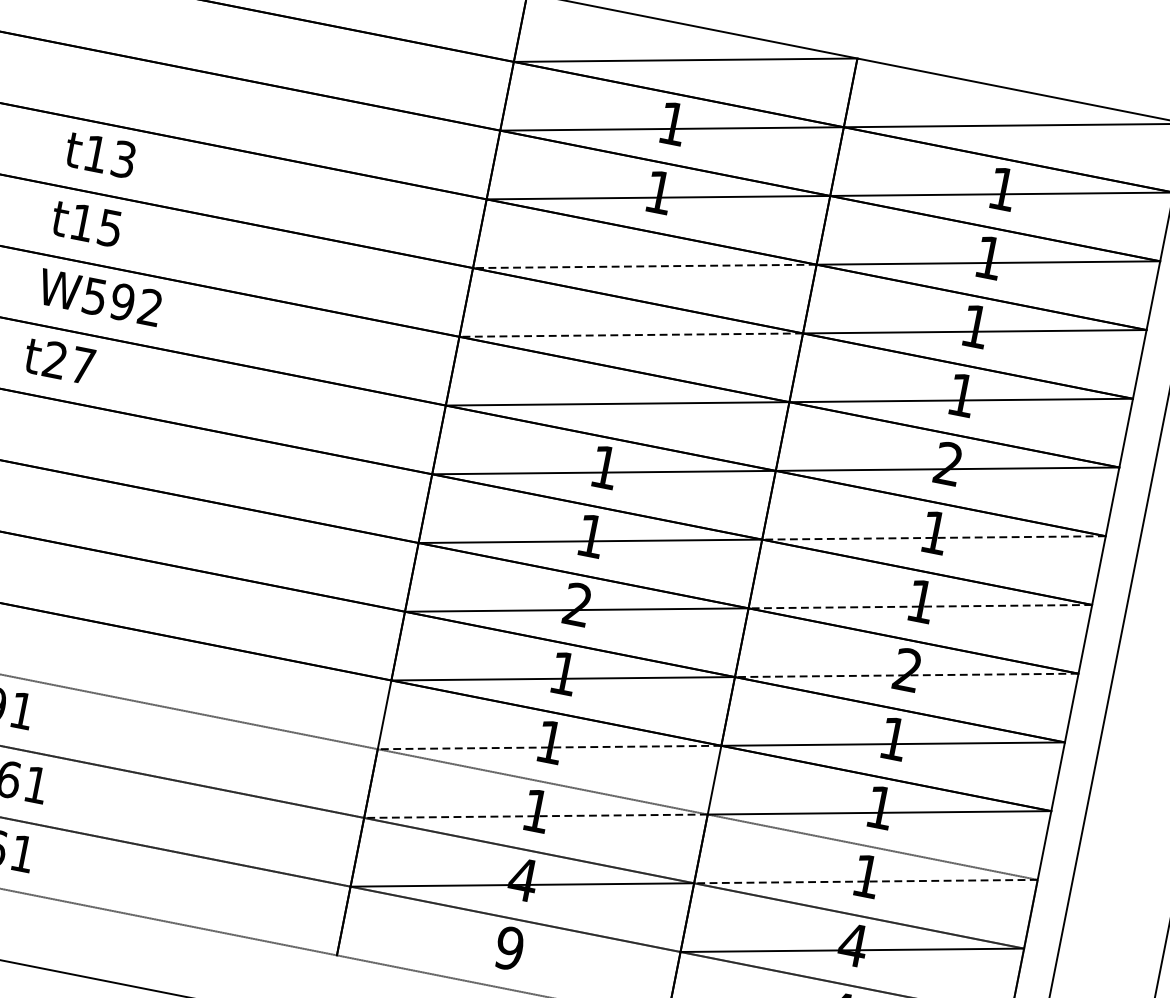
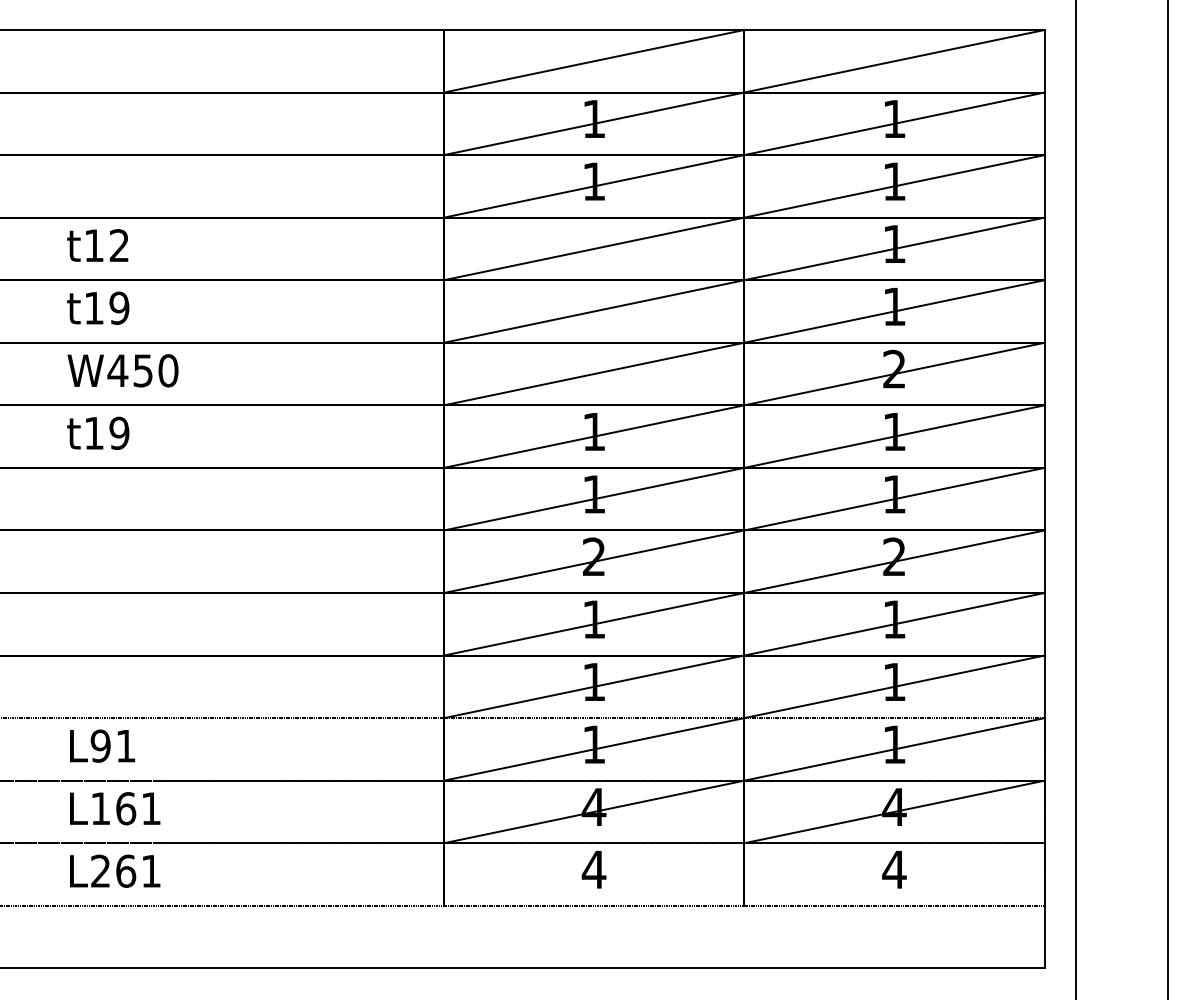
text: (122, 159) -> (118, 245), t13 -> t12
text: (110, 227) -> (119, 307), t15 -> t19
line: (643, 266) -> (593, 249), dashed -> solid
text: (121, 301) -> (142, 370), W592 -> W450
line: (630, 334) -> (593, 311), dashed -> solid
text: (68, 361) -> (106, 432), t27 -> t19
line: (933, 537) -> (894, 436), dashed -> solid
line: (920, 607) -> (894, 499), dashed -> solid
line: (906, 675) -> (894, 561), dashed -> solid
line: (548, 746) -> (593, 686), dashed -> solid
line: (535, 816) -> (593, 749), dashed -> solid
line: (865, 881) -> (894, 749), dashed -> solid
text: (508, 948) -> (593, 869), 9 -> 4

